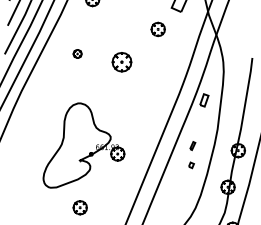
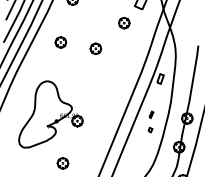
part: (77, 54) -> (60, 42), size x1.67
part: (121, 61) -> (95, 48), size x0.71
part: (83, 145) -> (50, 114), moved

